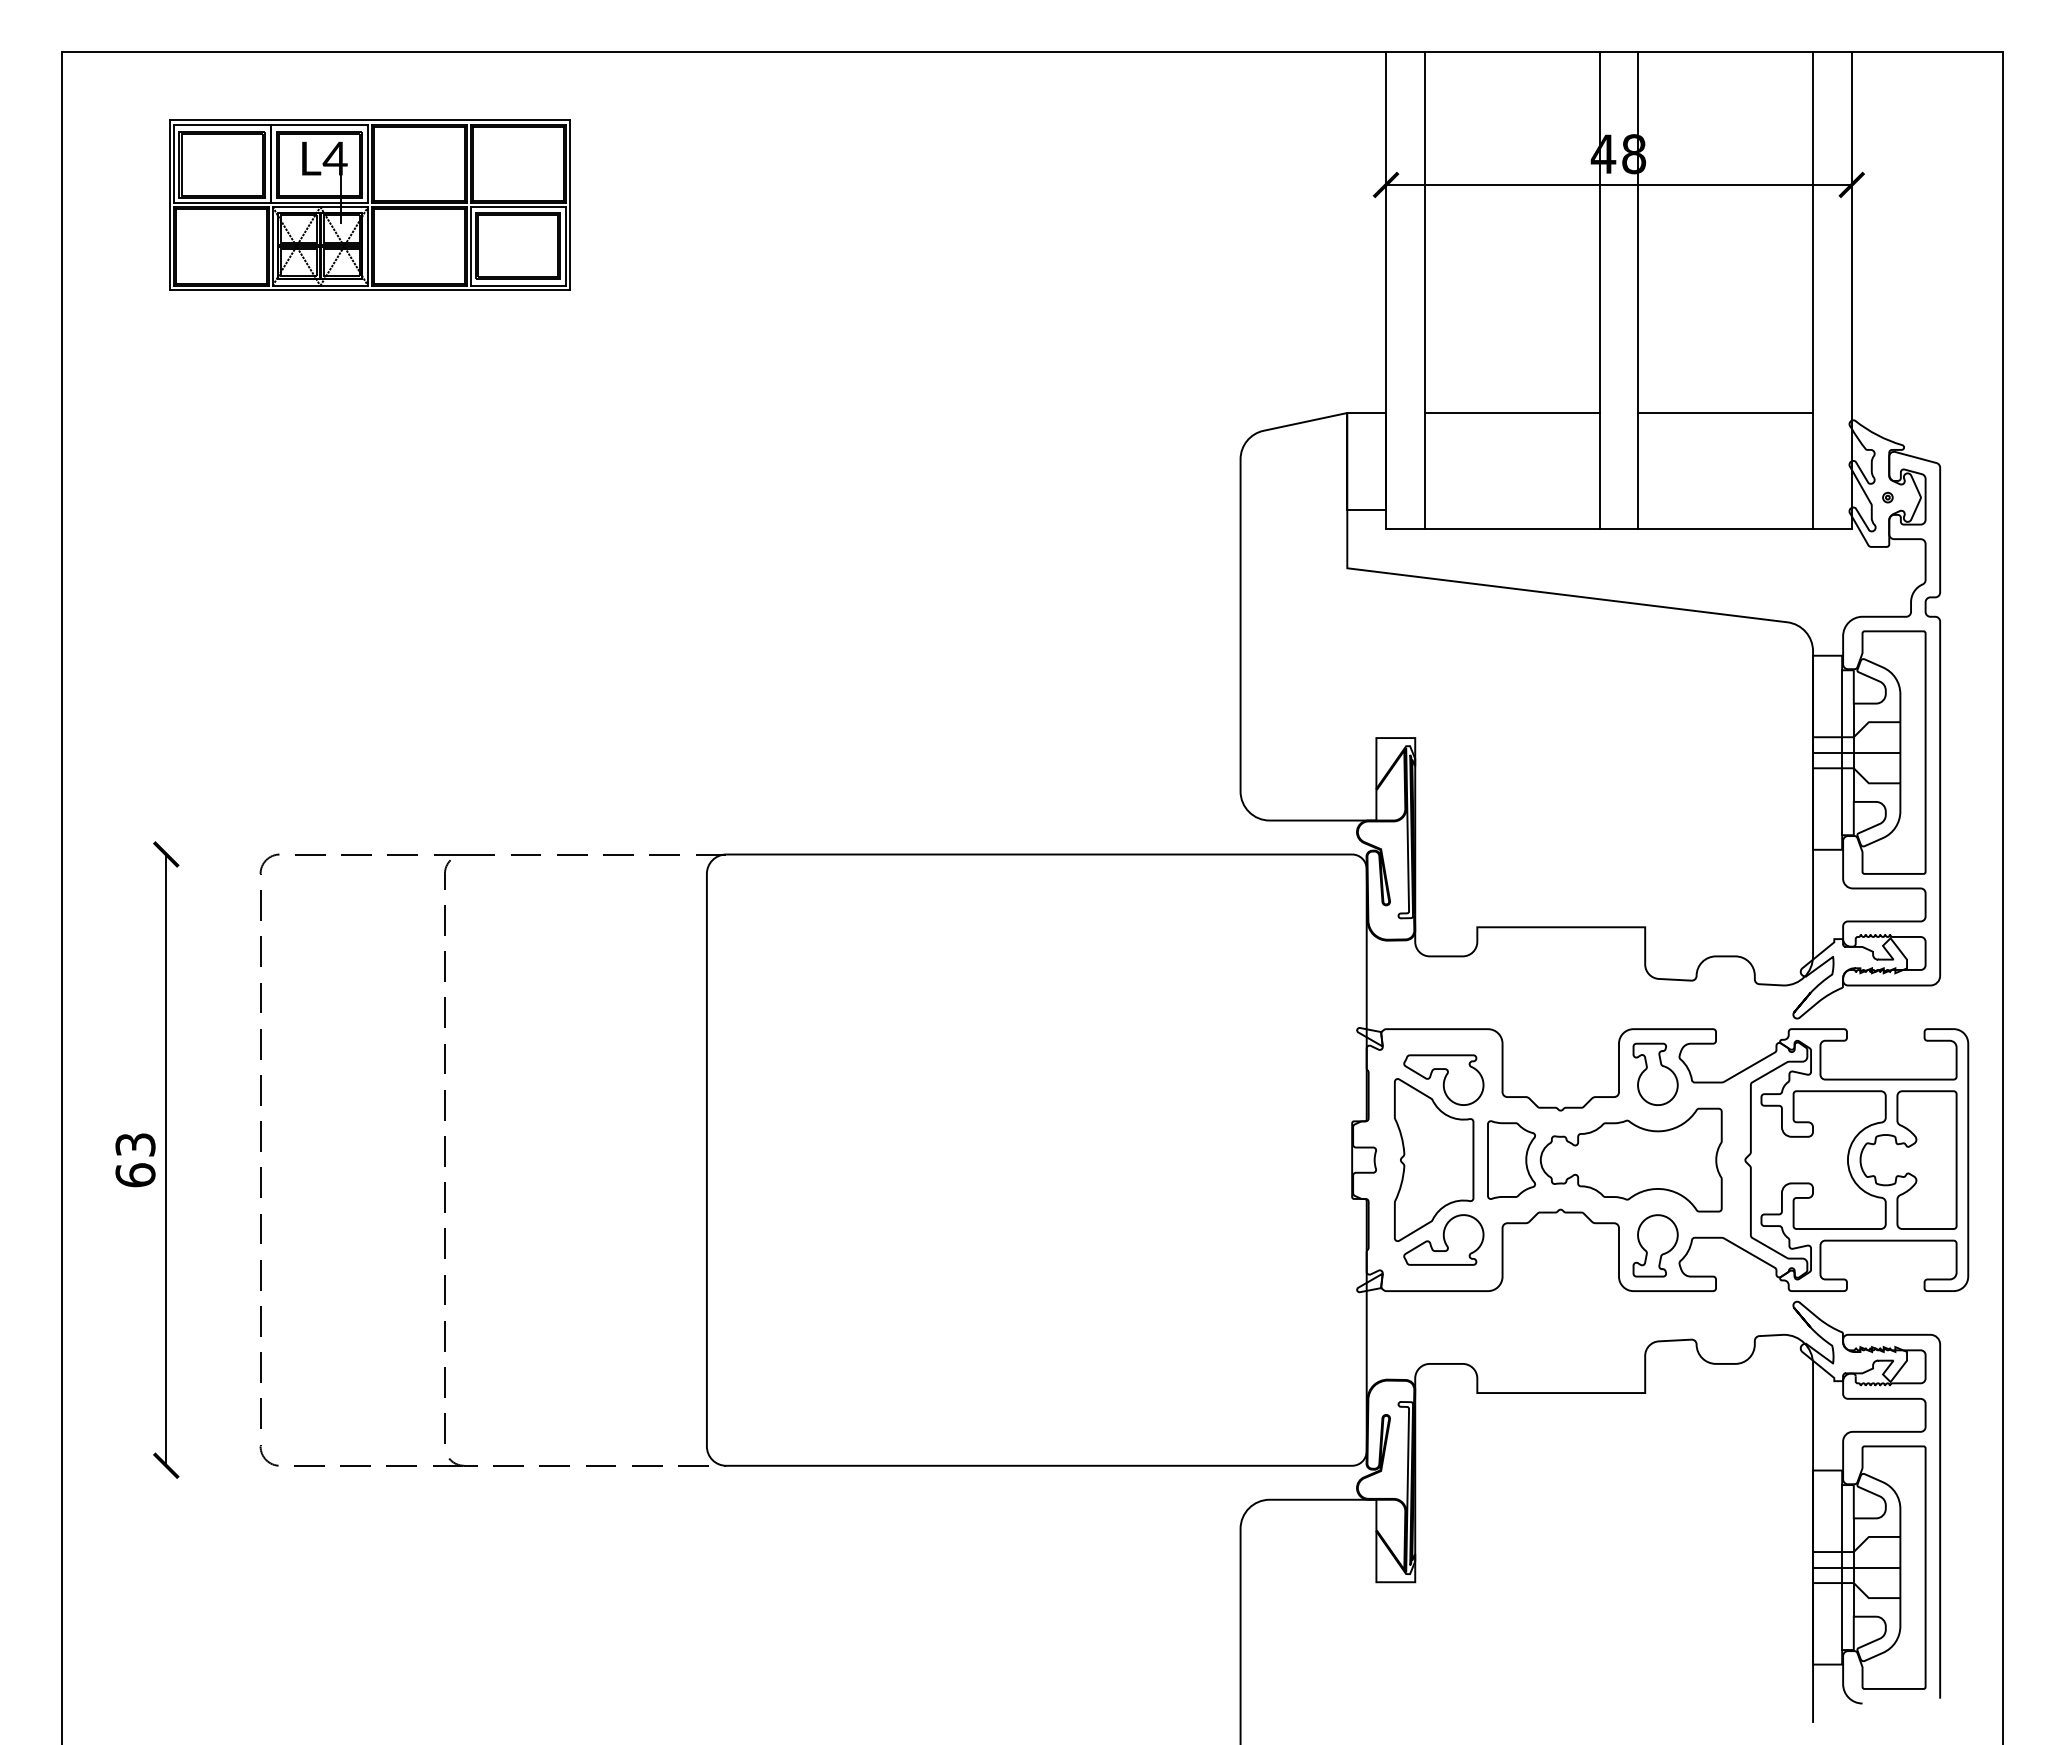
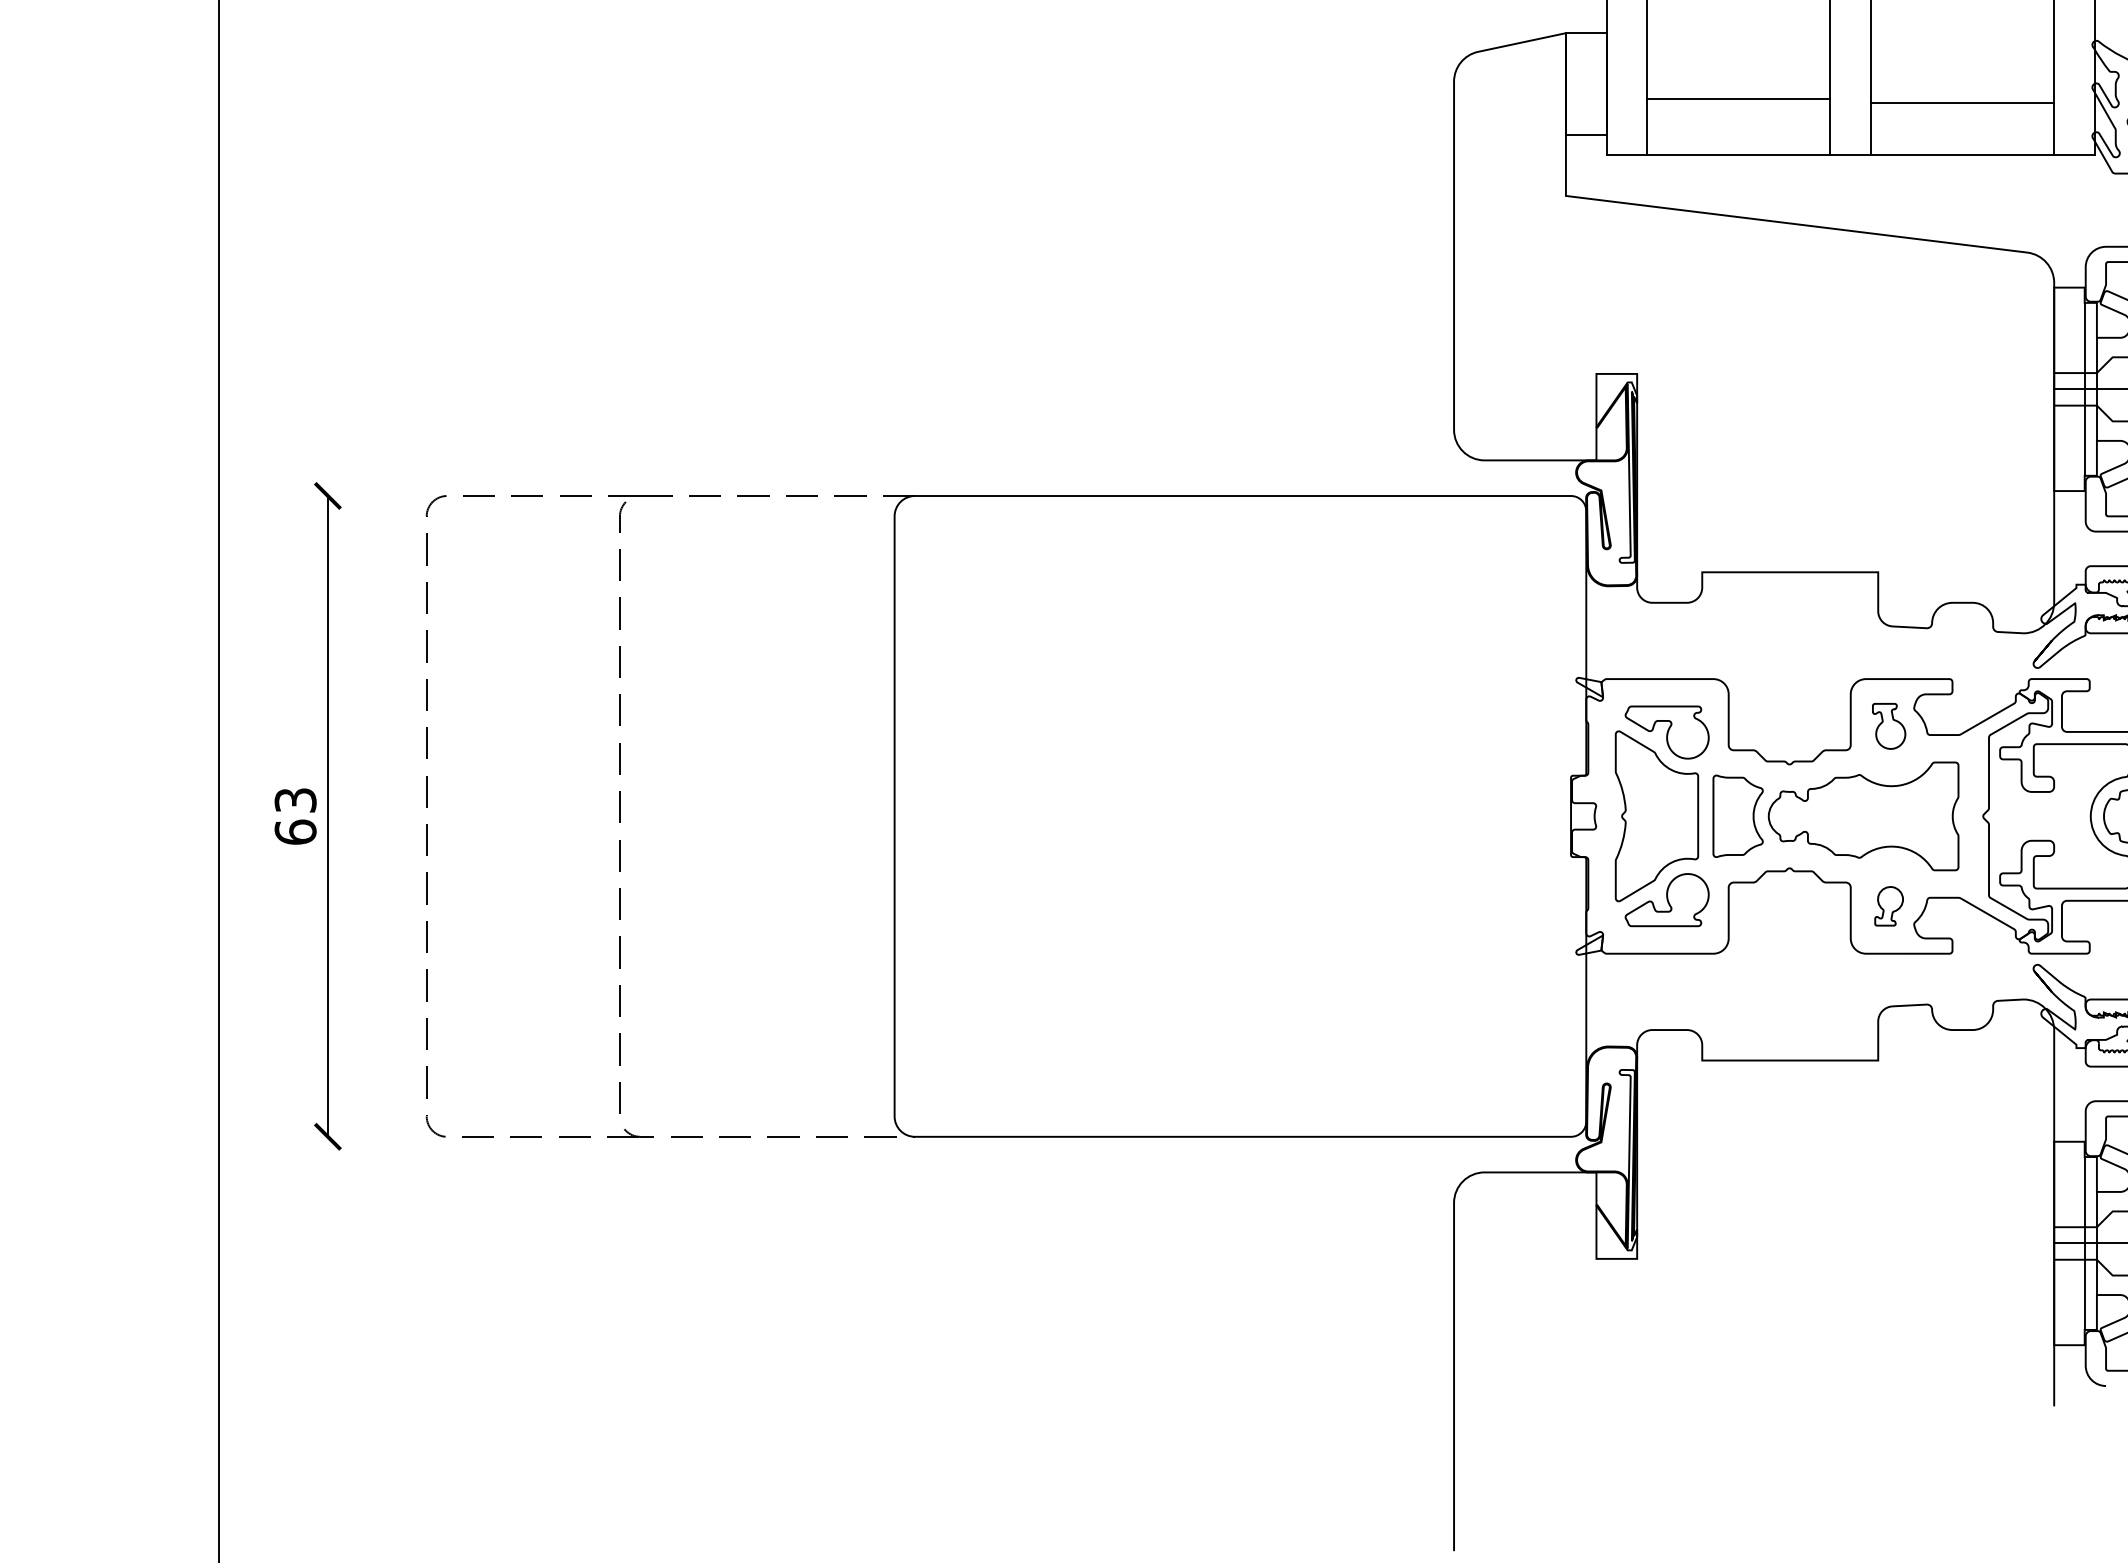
line: (1511, 413) -> (1738, 99), moved
line: (1725, 413) -> (1962, 103), moved
part: (1655, 1073) -> (1889, 725), size x0.7
part: (1655, 1245) -> (1889, 905), size x0.6

